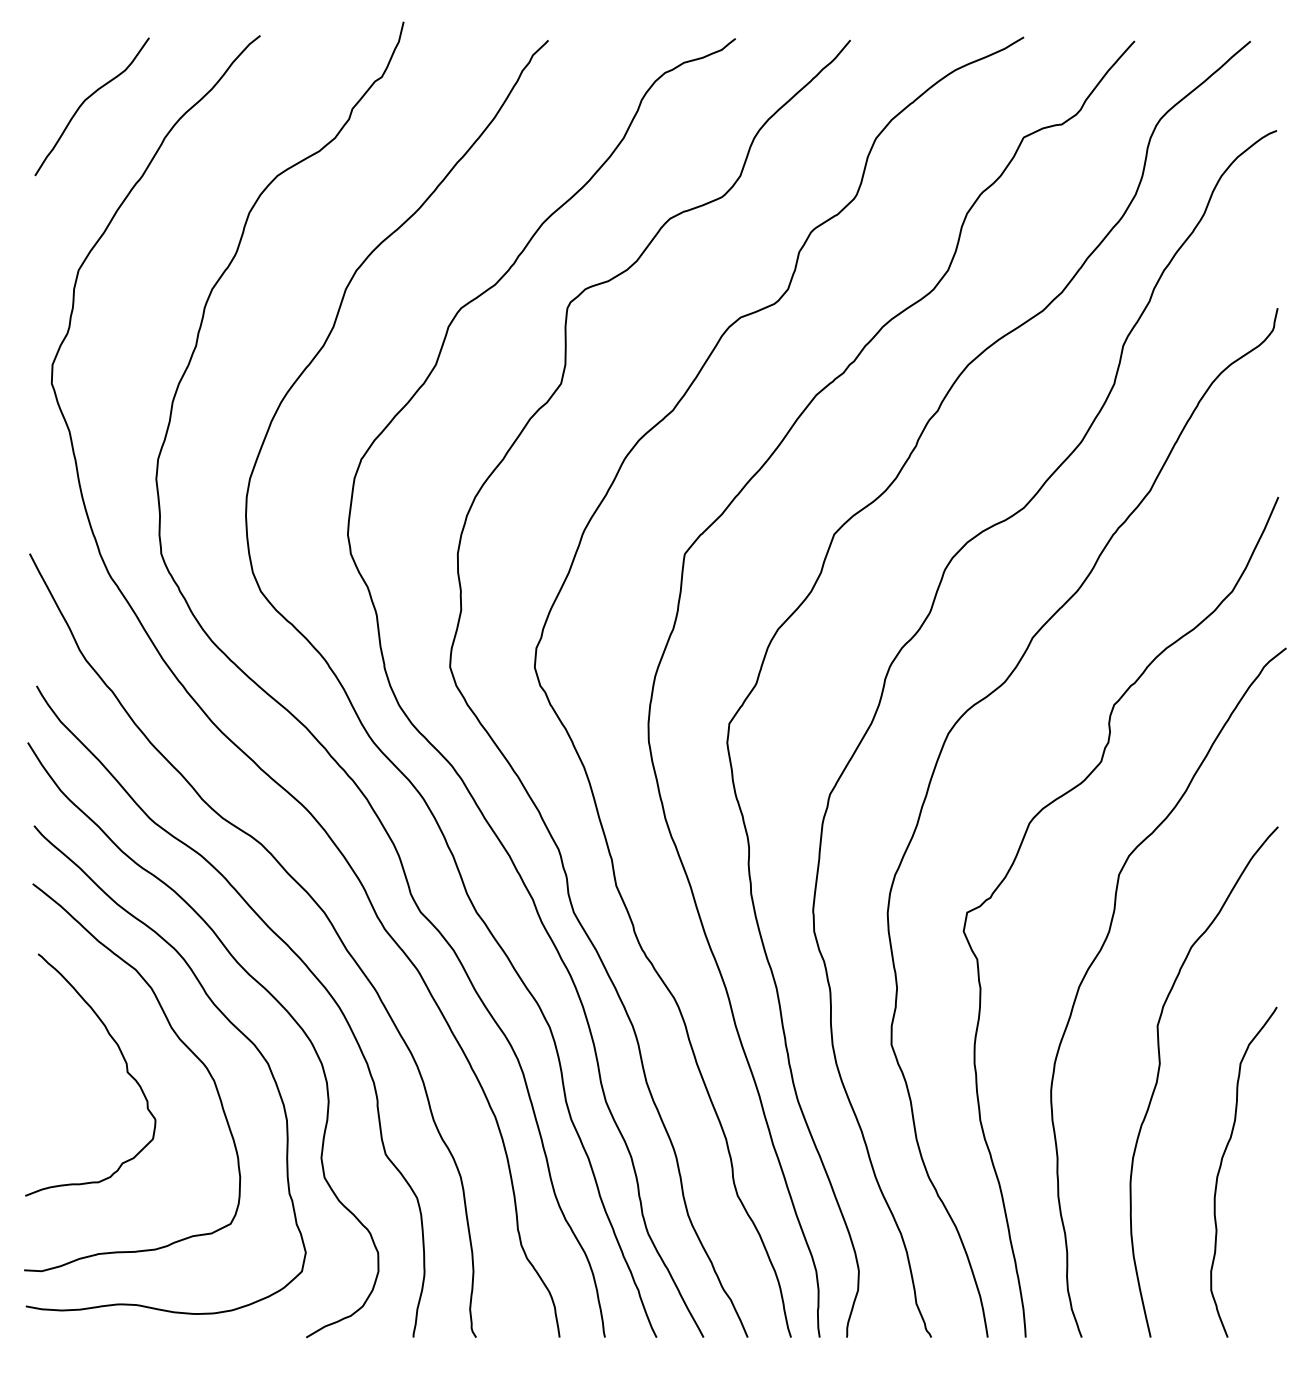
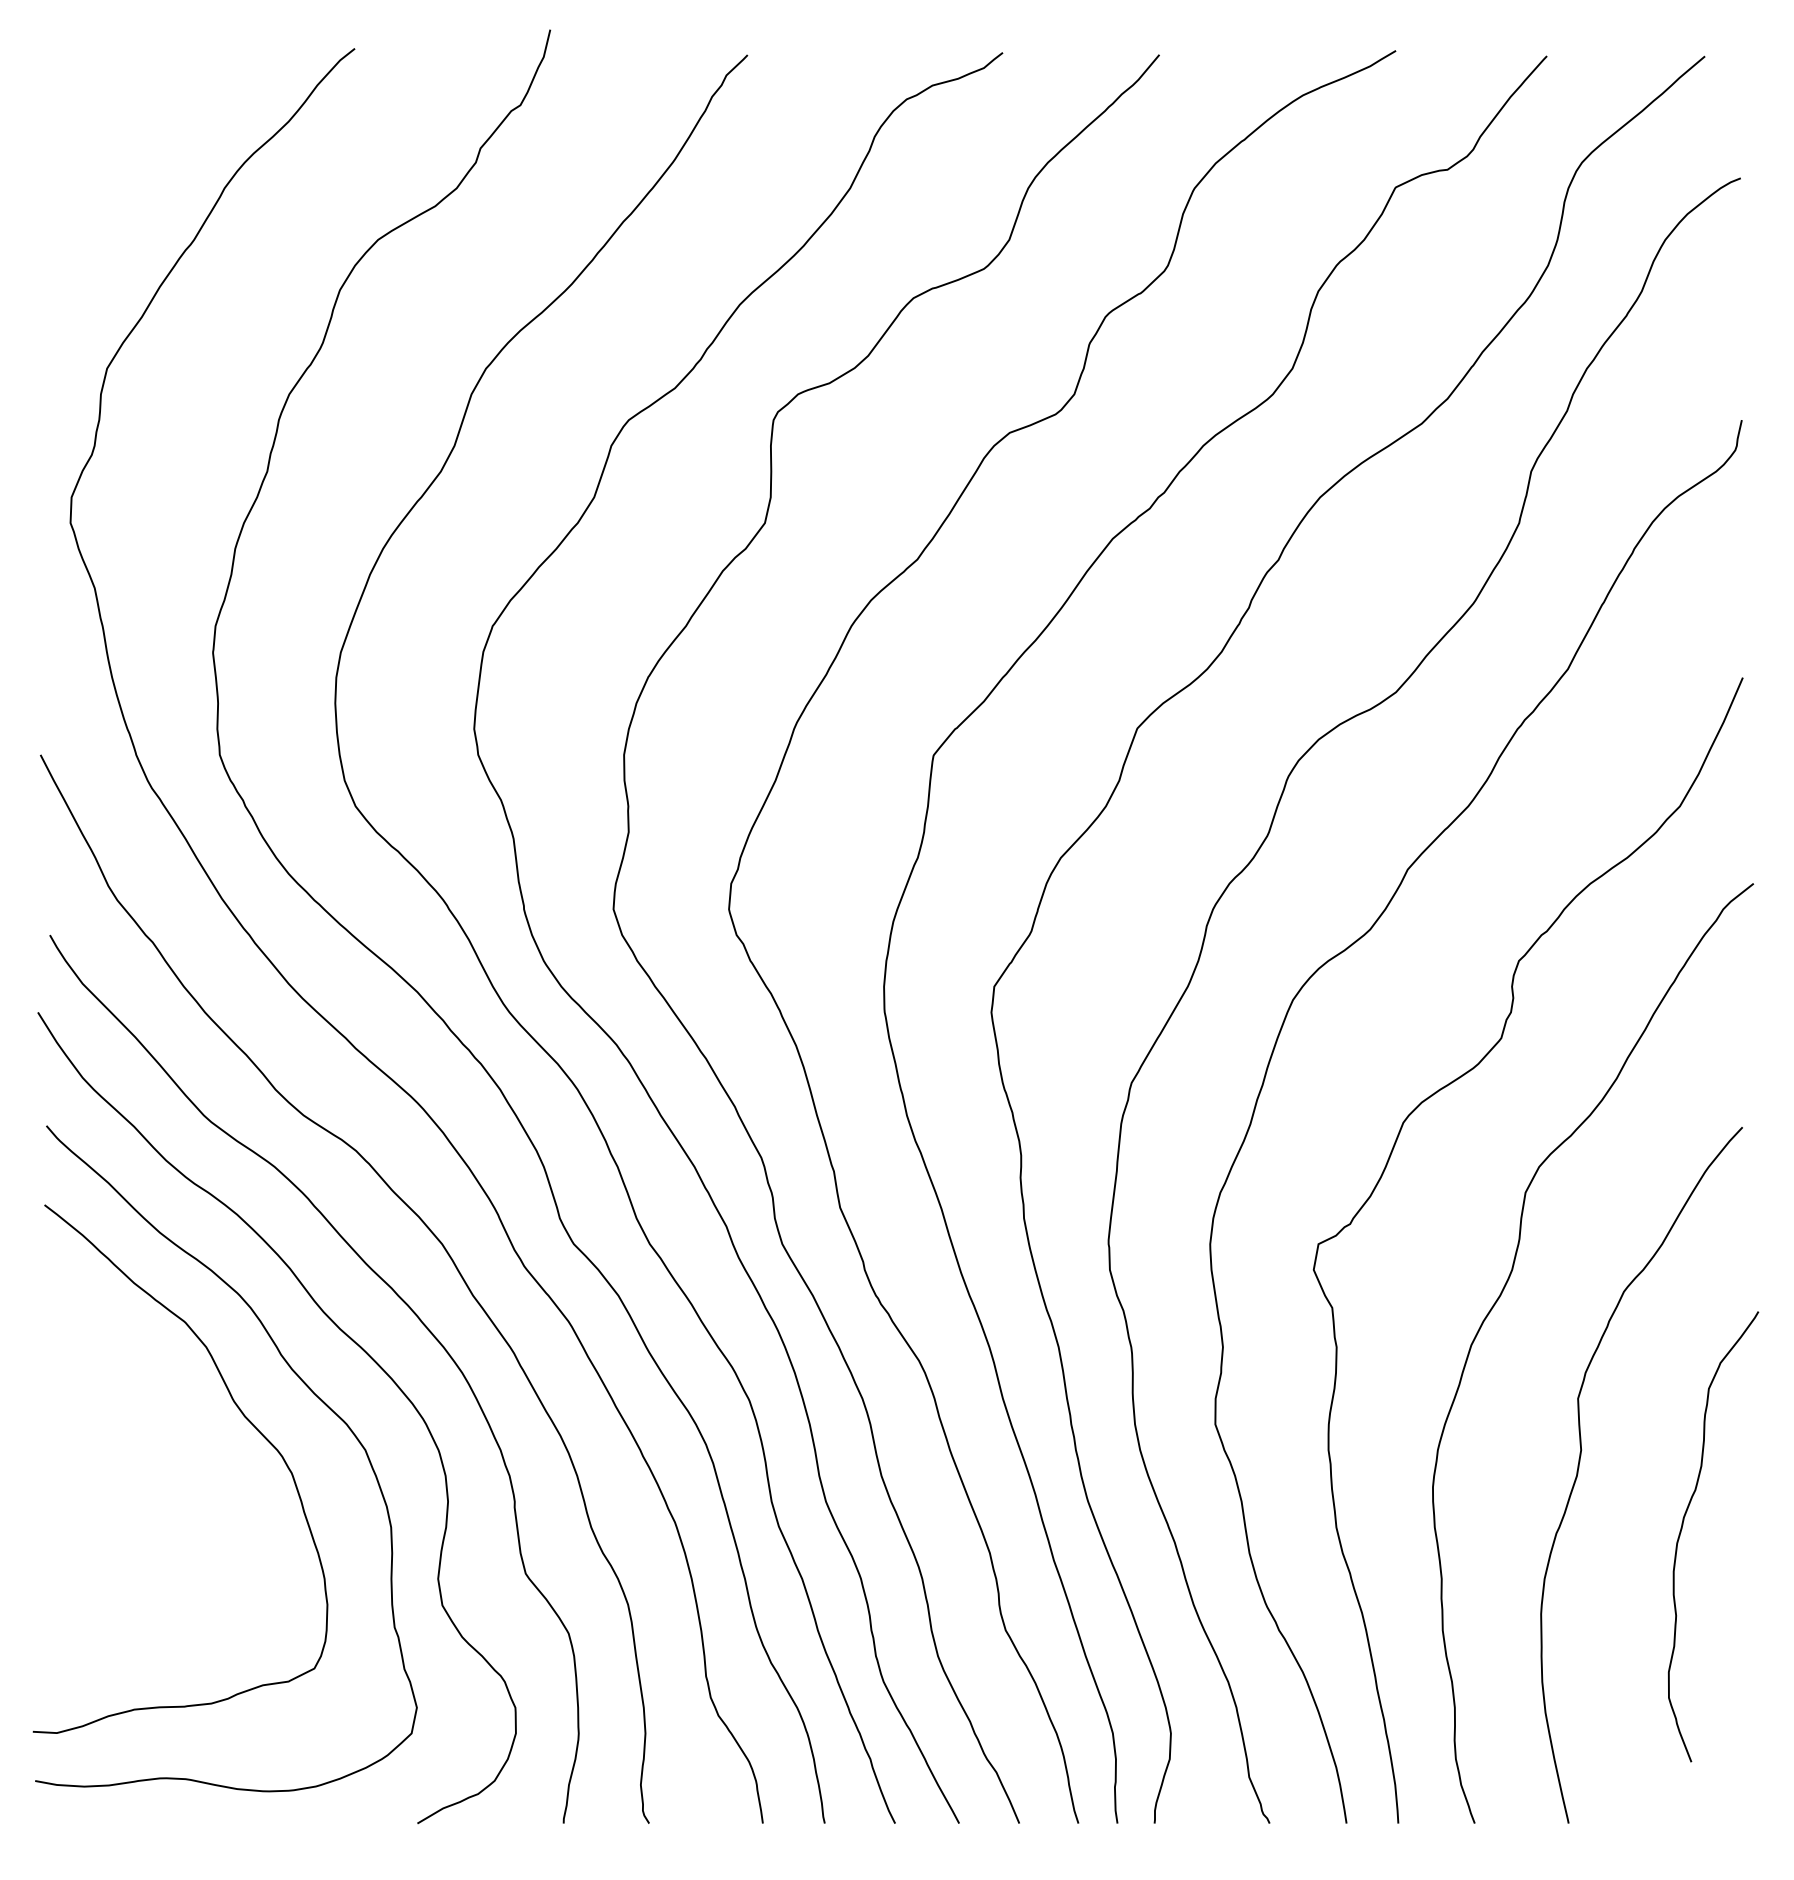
curve: (86, 100) -> (117, 137), removed
curve: (126, 1072) -> (172, 1462), removed
curve: (1221, 1166) -> (1682, 1528), moved

